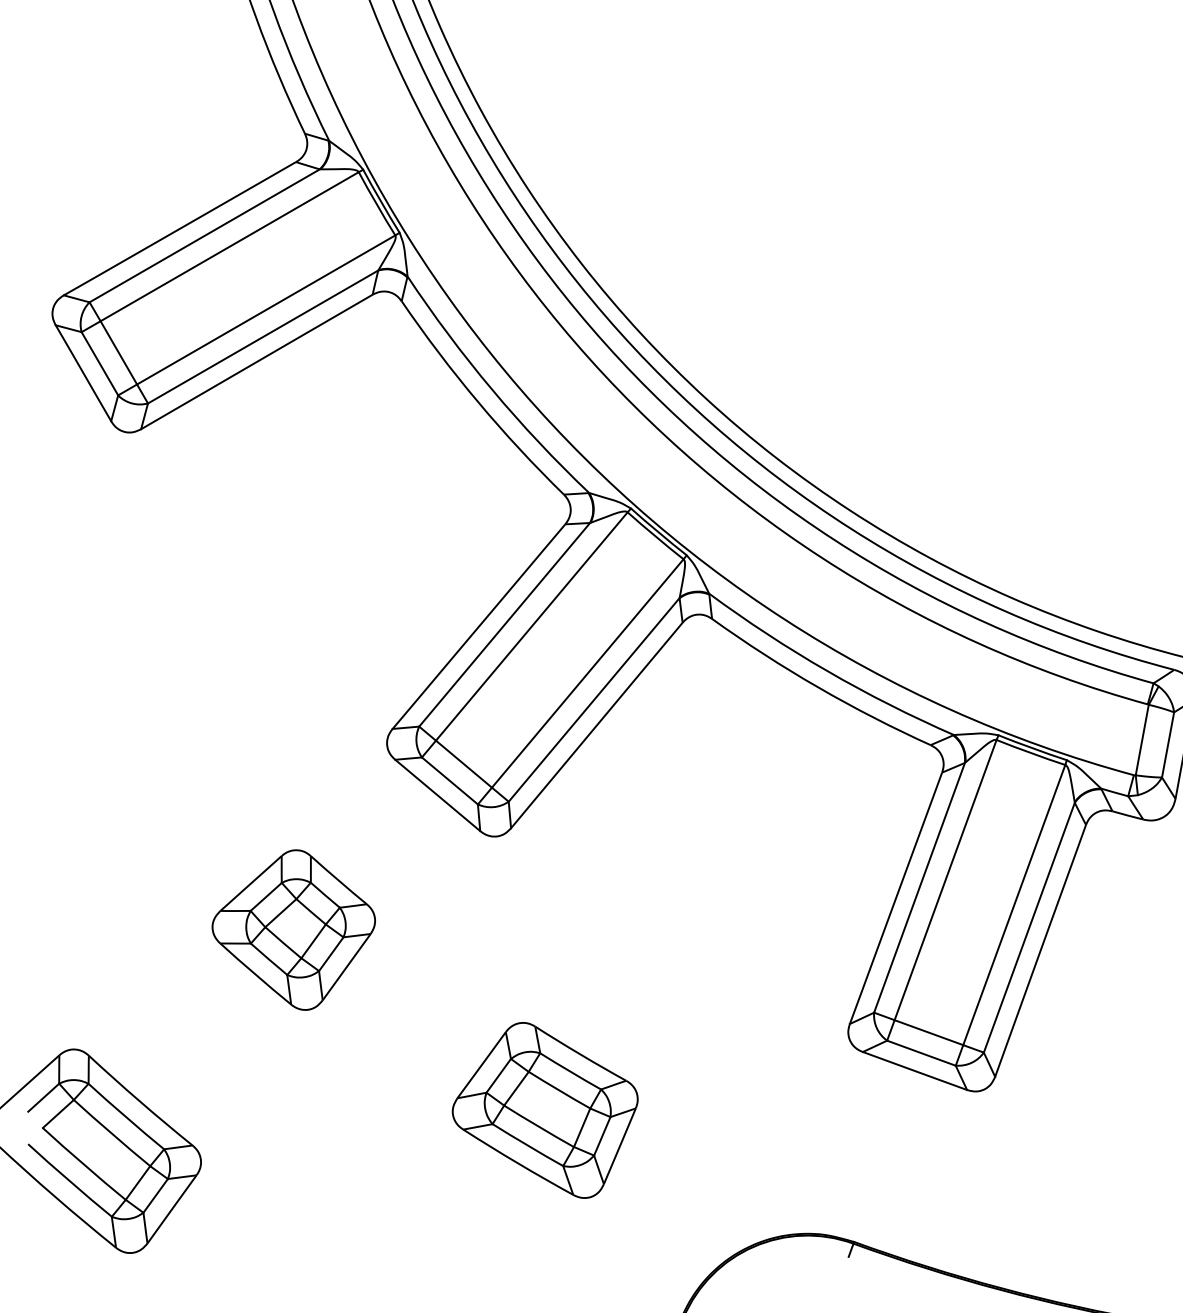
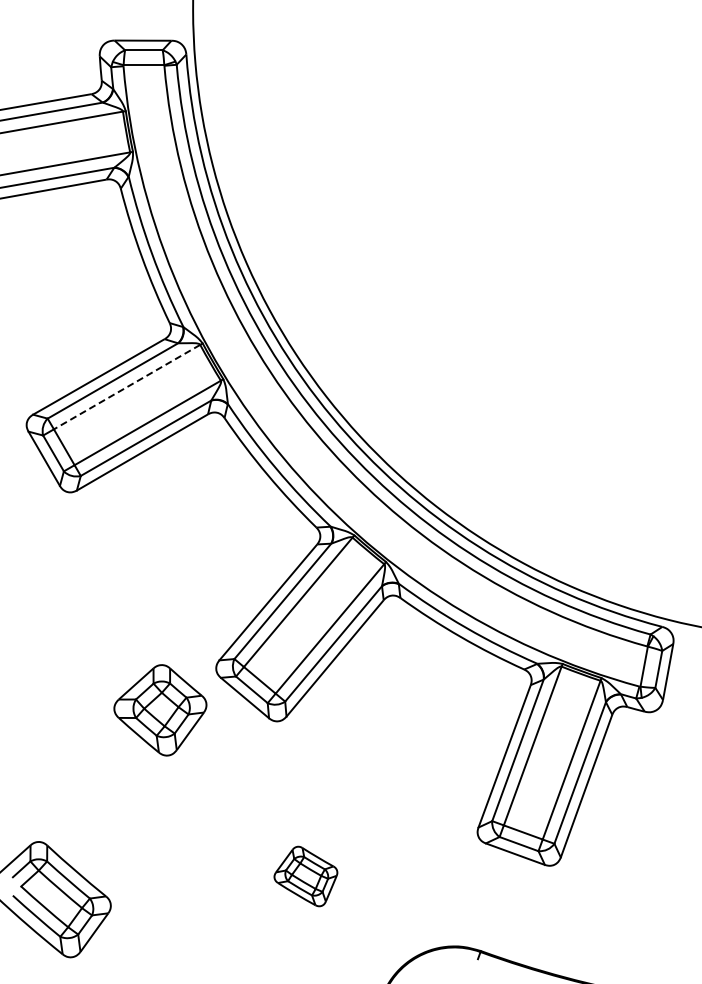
line: (228, 247) -> (126, 387), solid -> dashed
part: (293, 930) -> (160, 710), moved
part: (544, 1110) -> (305, 876), size x0.6

